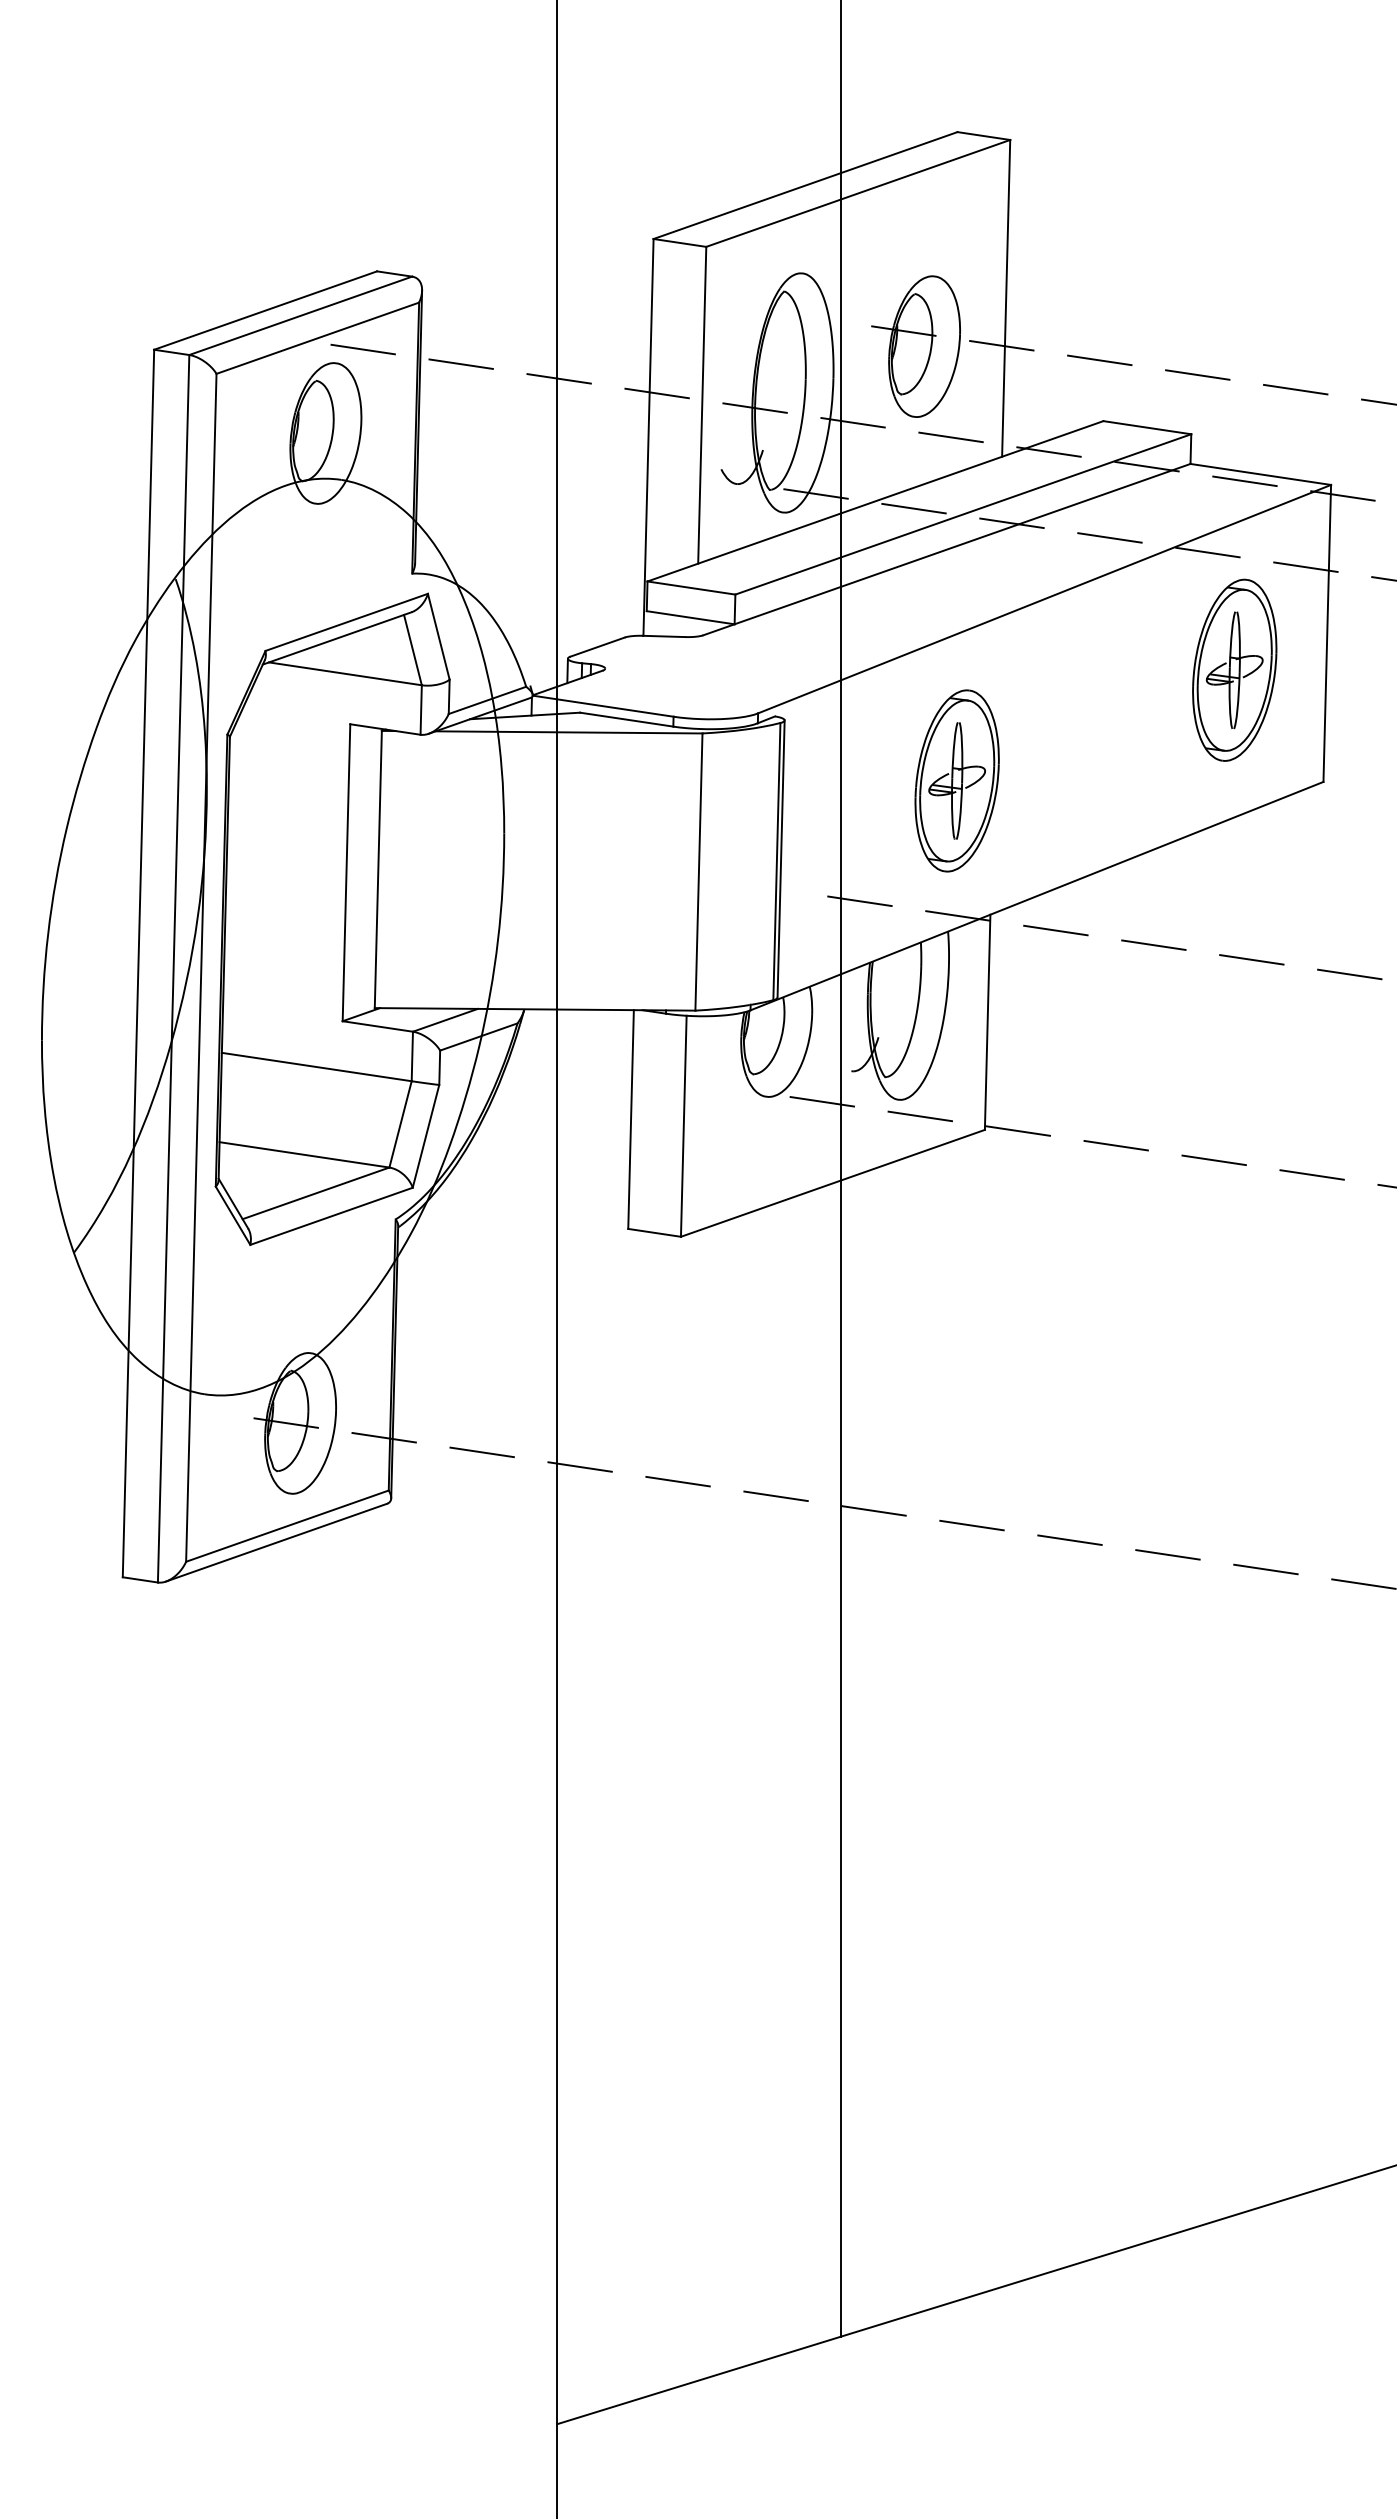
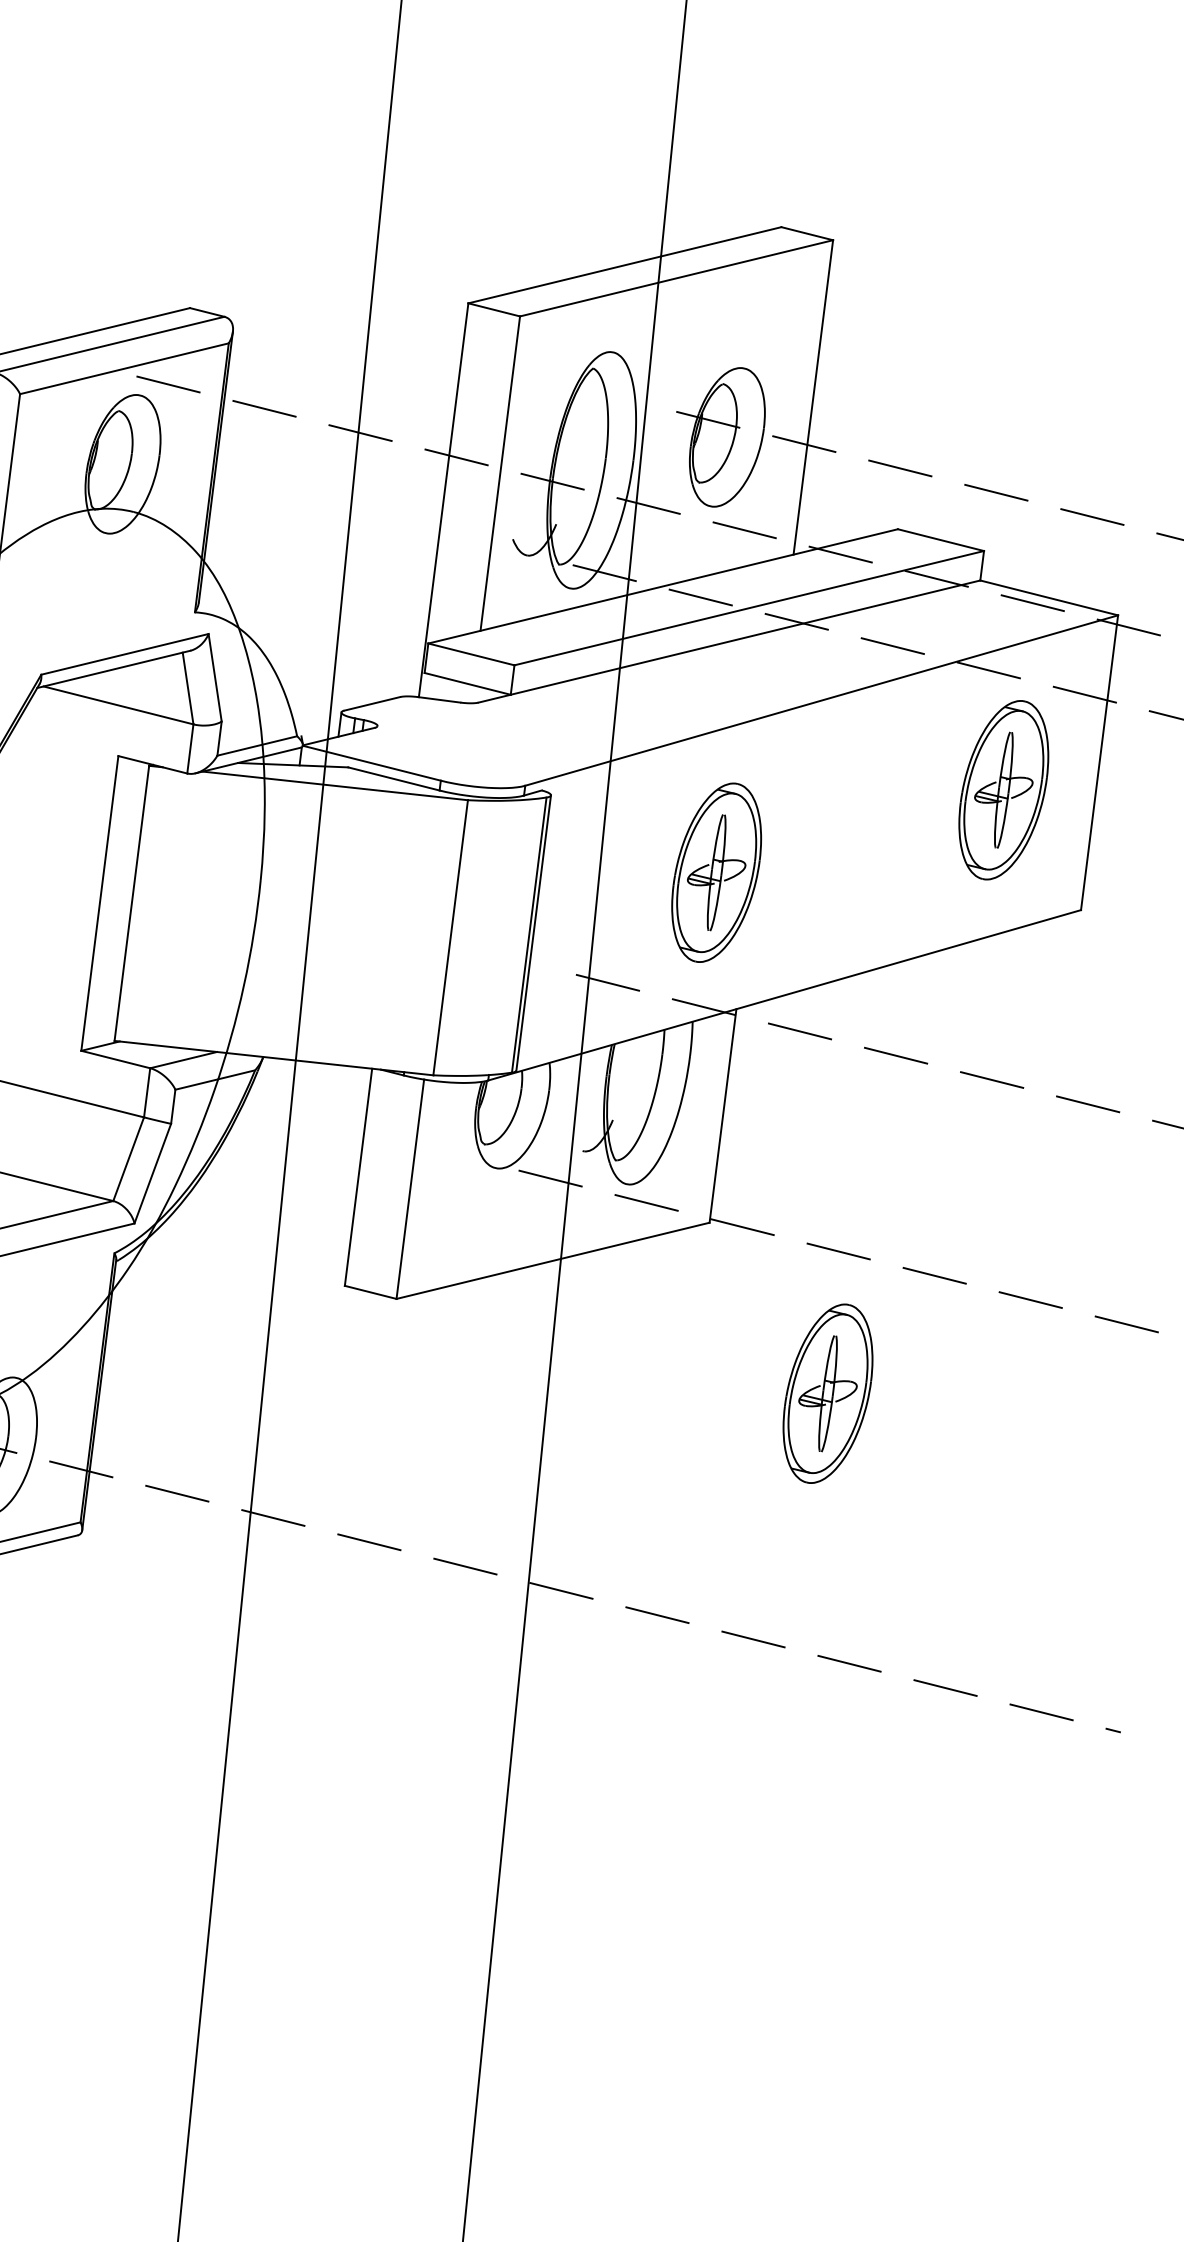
part: (1119, 1287) -> (827, 1392), added

